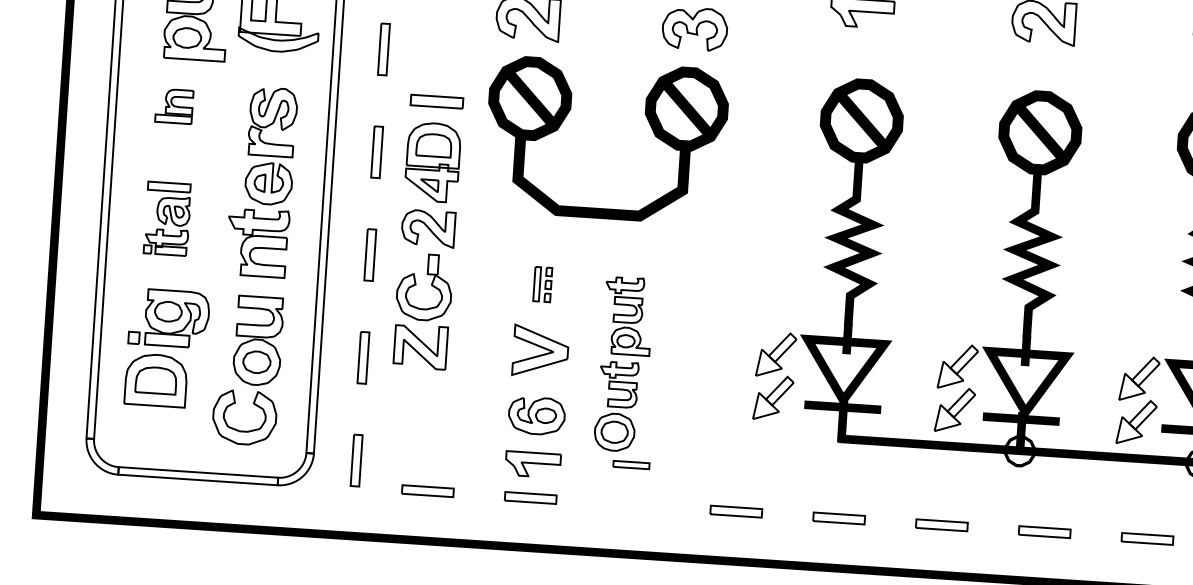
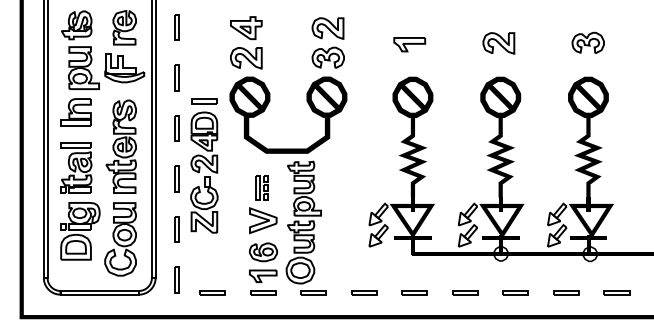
part: (173, 106) -> (75, 112), size x1.67
part: (167, 218) -> (76, 167), size x1.43
part: (541, 283) -> (261, 187), size x1.43
part: (625, 371) -> (305, 227), size x1.43

